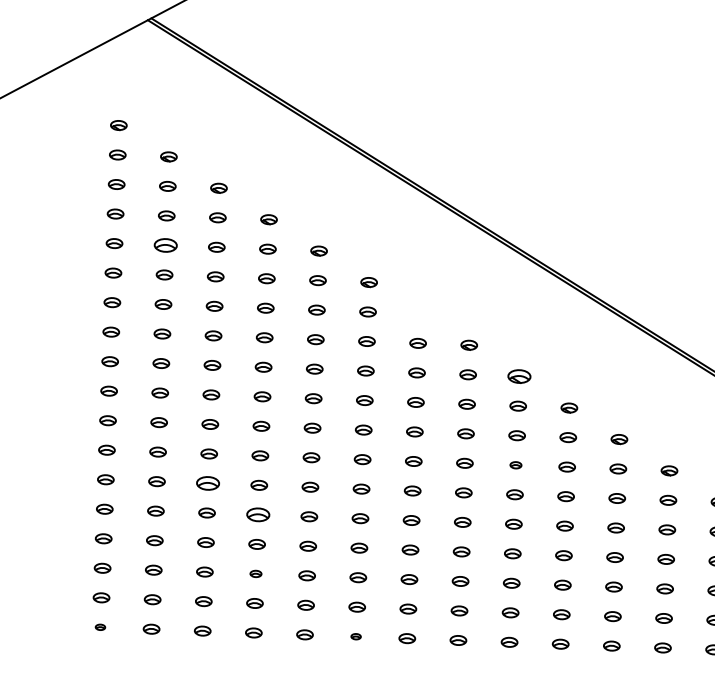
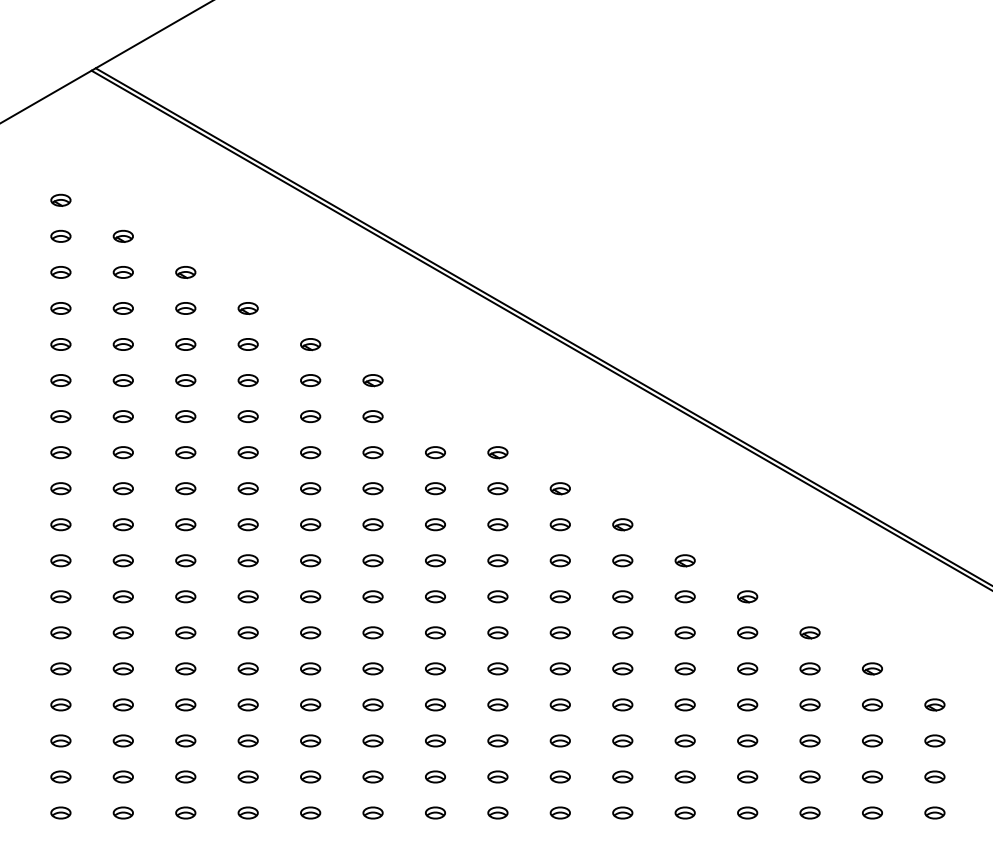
part: (164, 245) -> (122, 344), size x0.71
part: (518, 376) -> (559, 488), size x0.71
part: (515, 464) -> (559, 596), size x1.43
part: (207, 483) -> (185, 632), size x0.71
part: (257, 514) -> (247, 668), size x0.71
part: (255, 573) -> (247, 740), size x1.43
part: (100, 626) -> (60, 812), size x1.67
part: (355, 636) -> (372, 812), size x1.67

